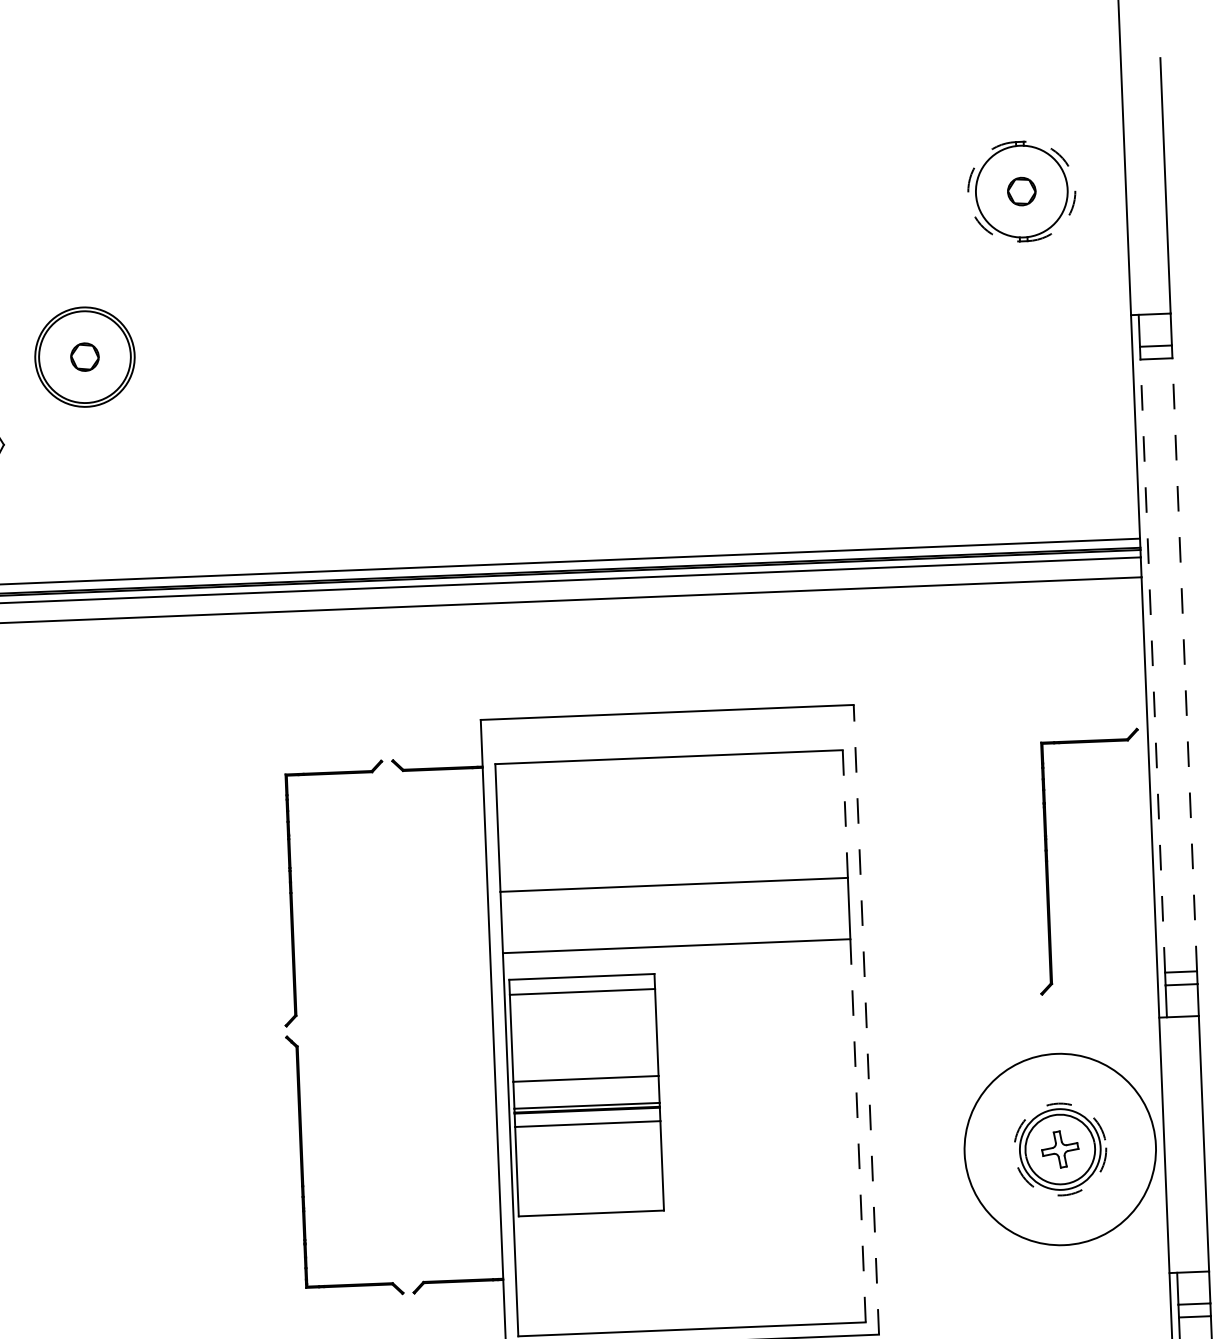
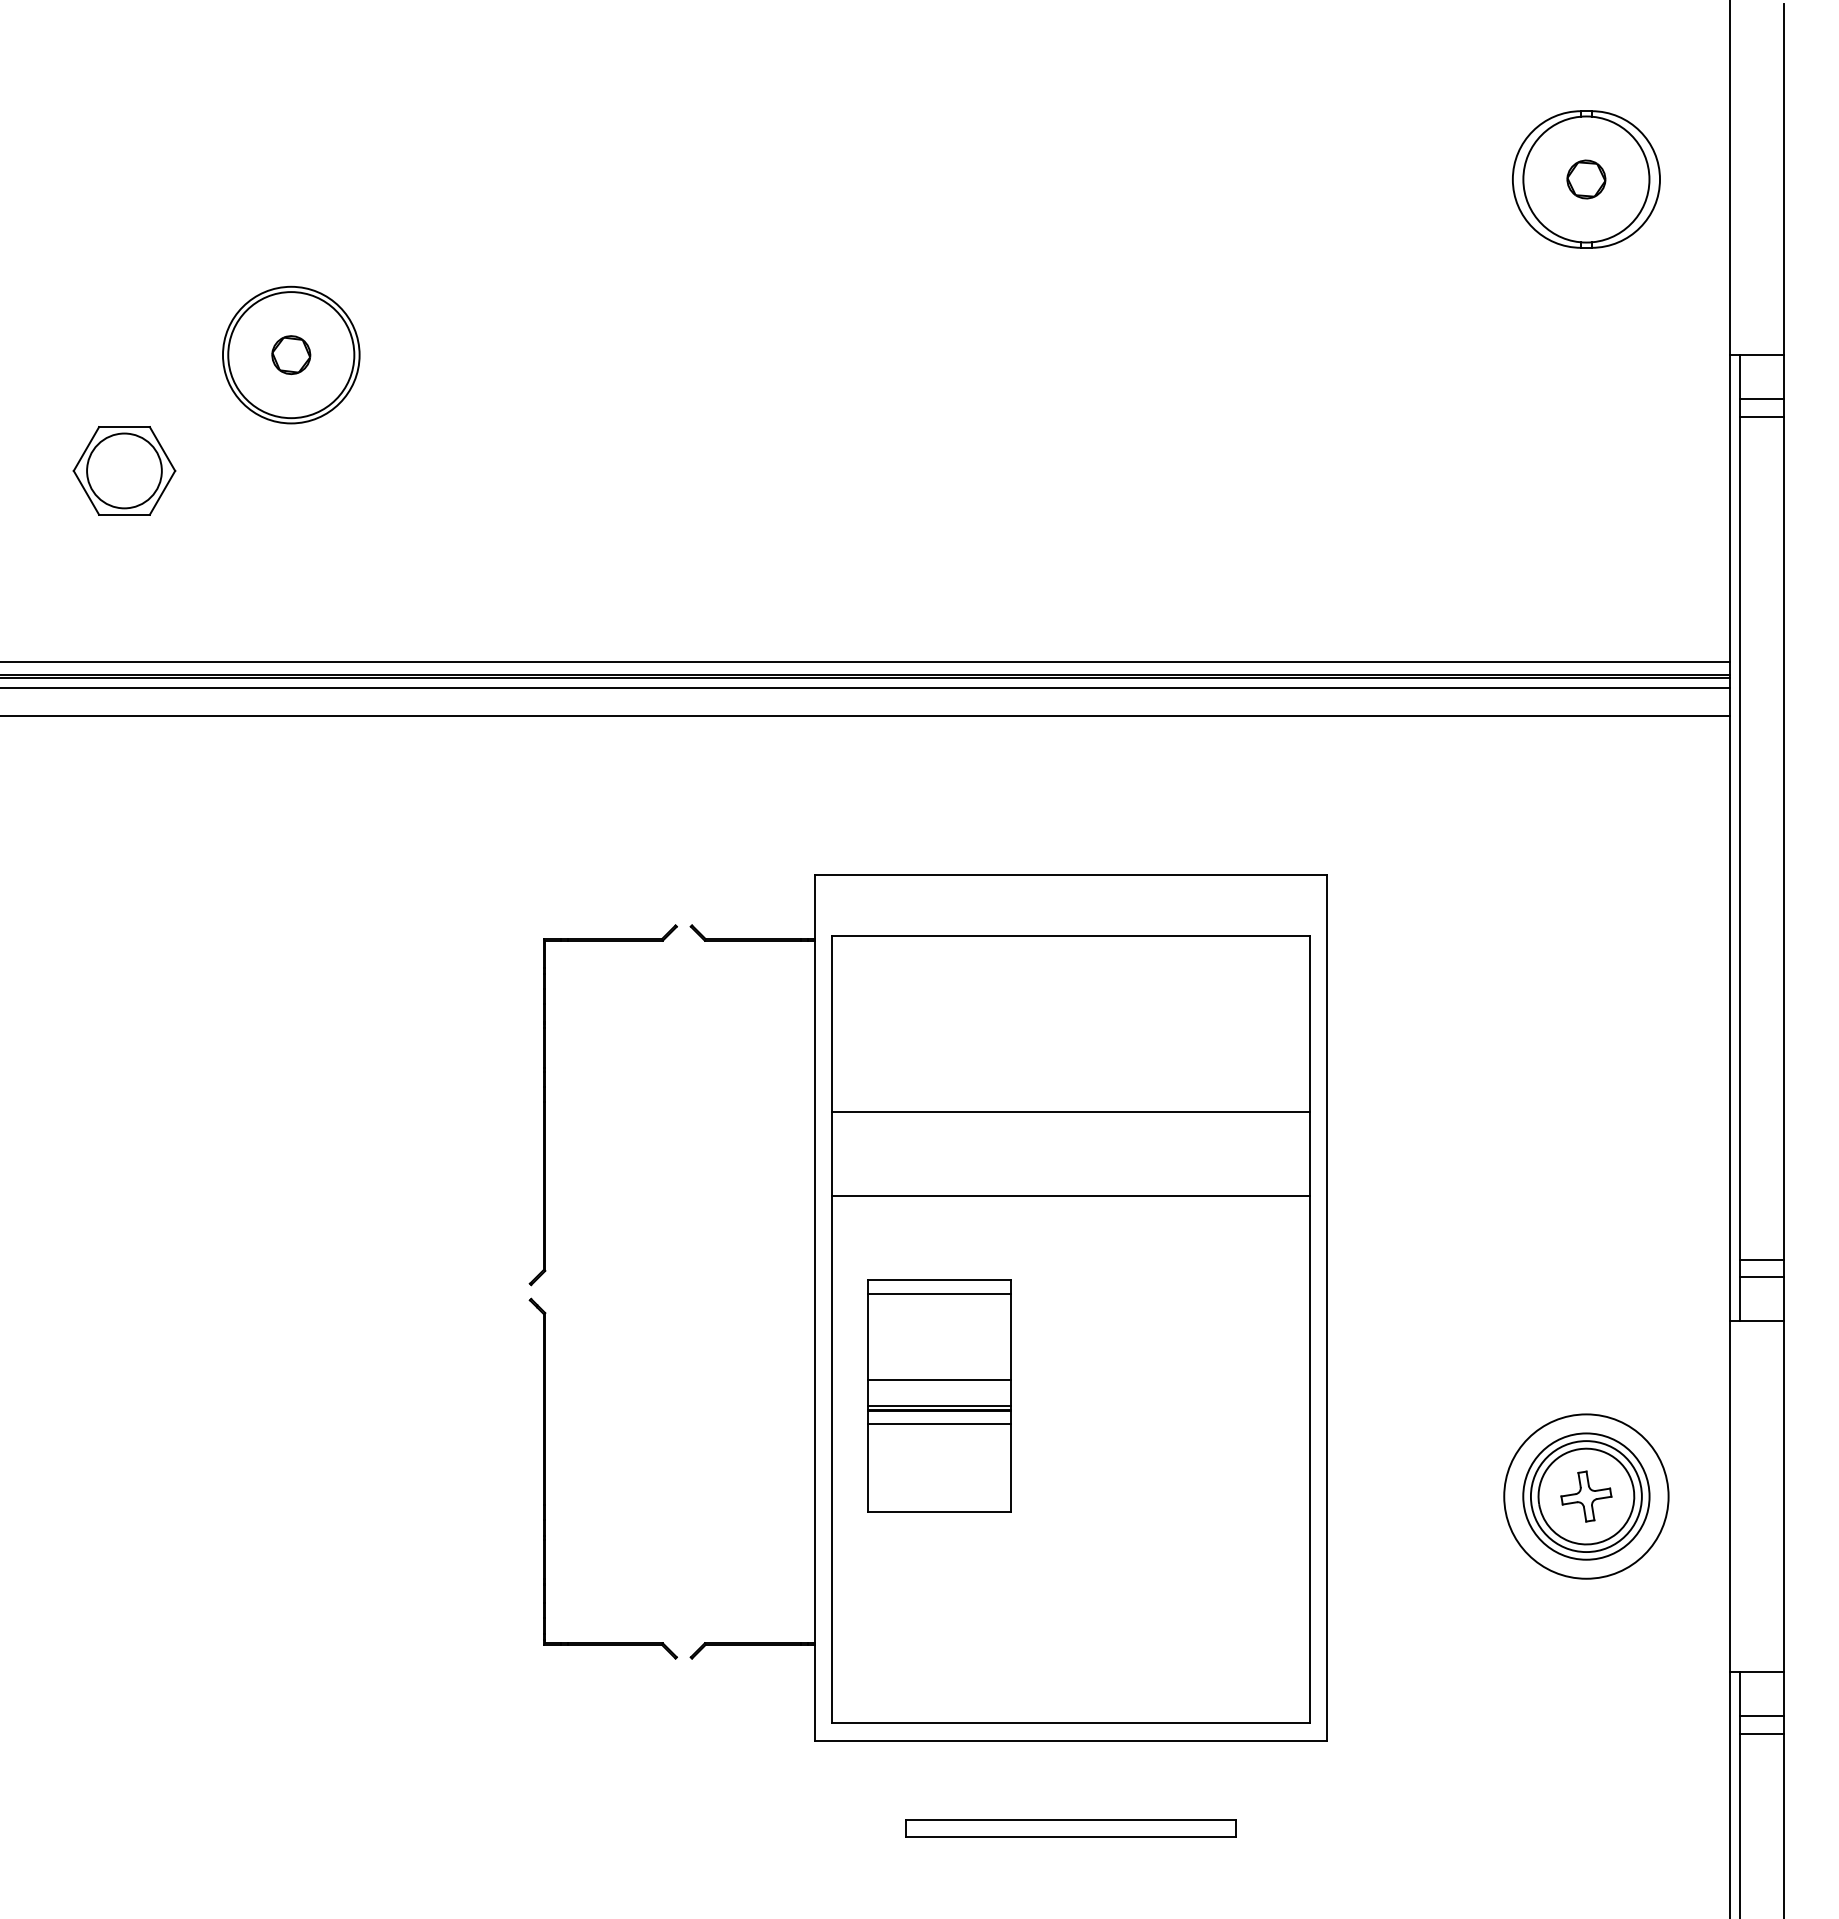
arc: (1075, 189) -> (1660, 179), dashed -> solid
arc: (968, 193) -> (1512, 179), dashed -> solid
line: (1184, 664) -> (1783, 837), dashed -> solid
line: (1153, 665) -> (1740, 837), dashed -> solid
line: (845, 814) -> (1309, 1024), dashed -> solid
part: (1047, 863) -> (1584, 1103), removed
line: (866, 1019) -> (1327, 1307), dashed -> solid
part: (586, 1094) -> (939, 1395), size x0.71
line: (857, 1130) -> (1309, 1459), dashed -> solid
circle: (1060, 1149) -> (1586, 1496), dashed -> solid
circle: (1060, 1149) -> (1586, 1496), size x0.62

